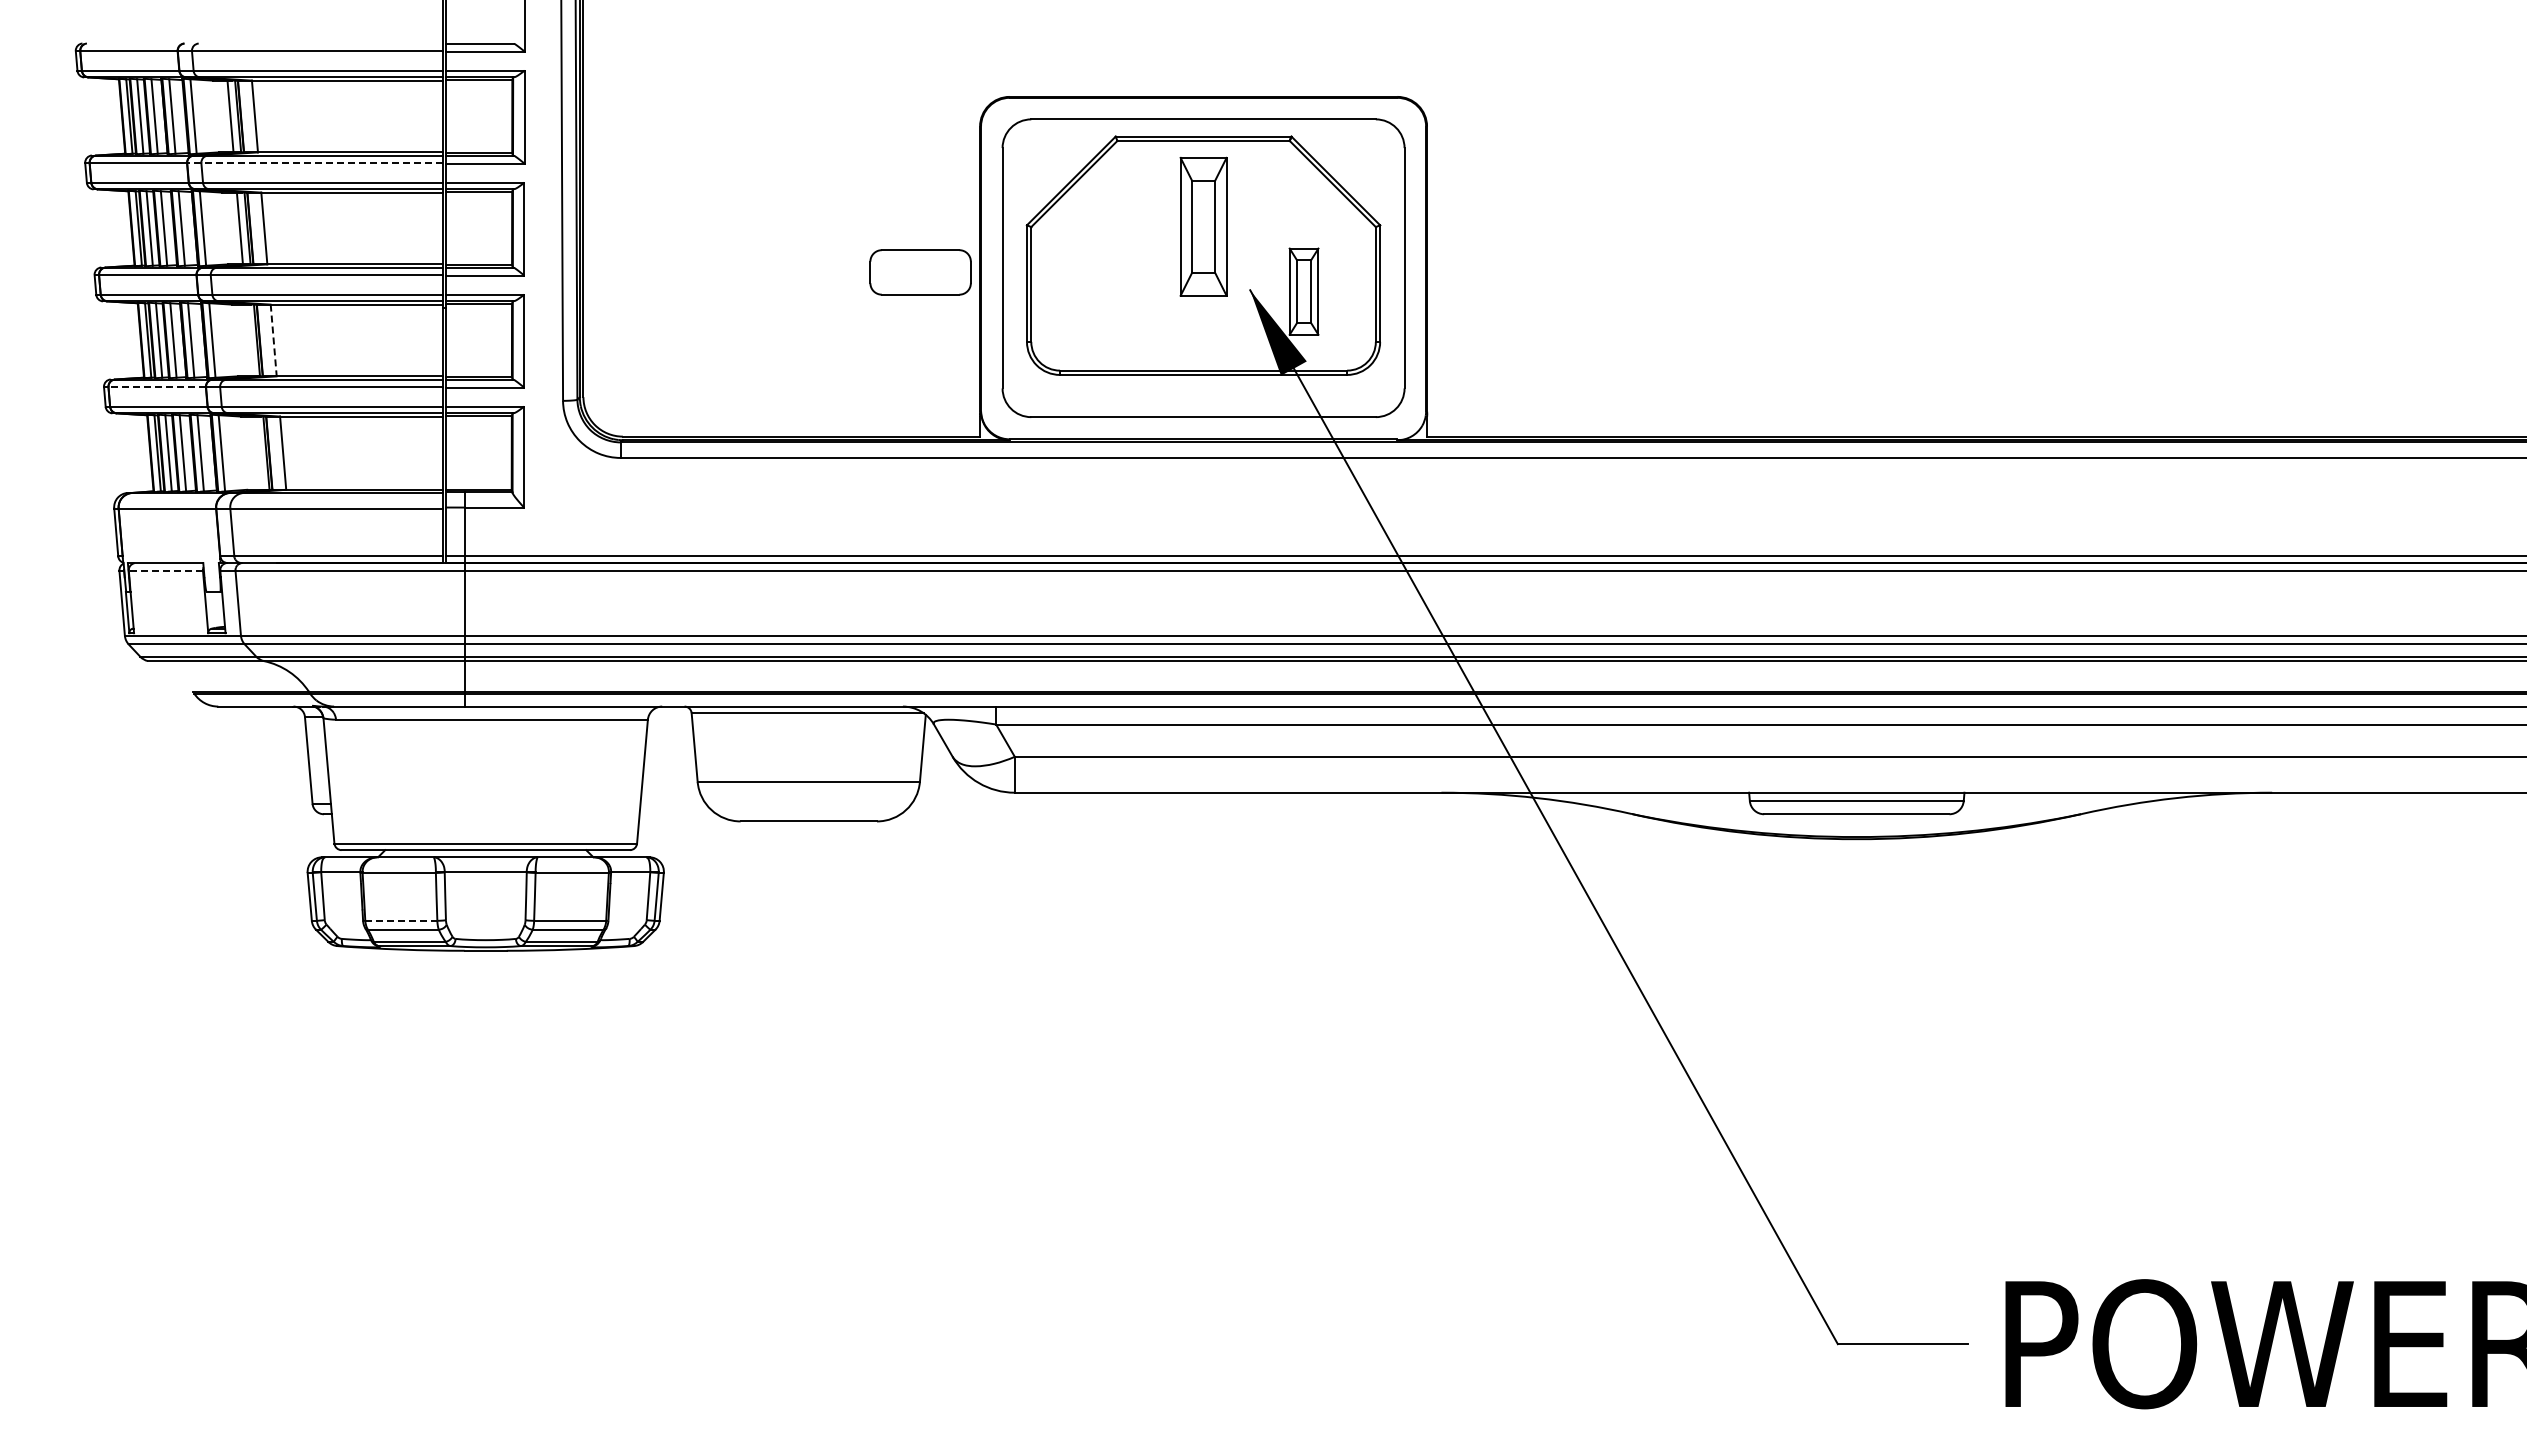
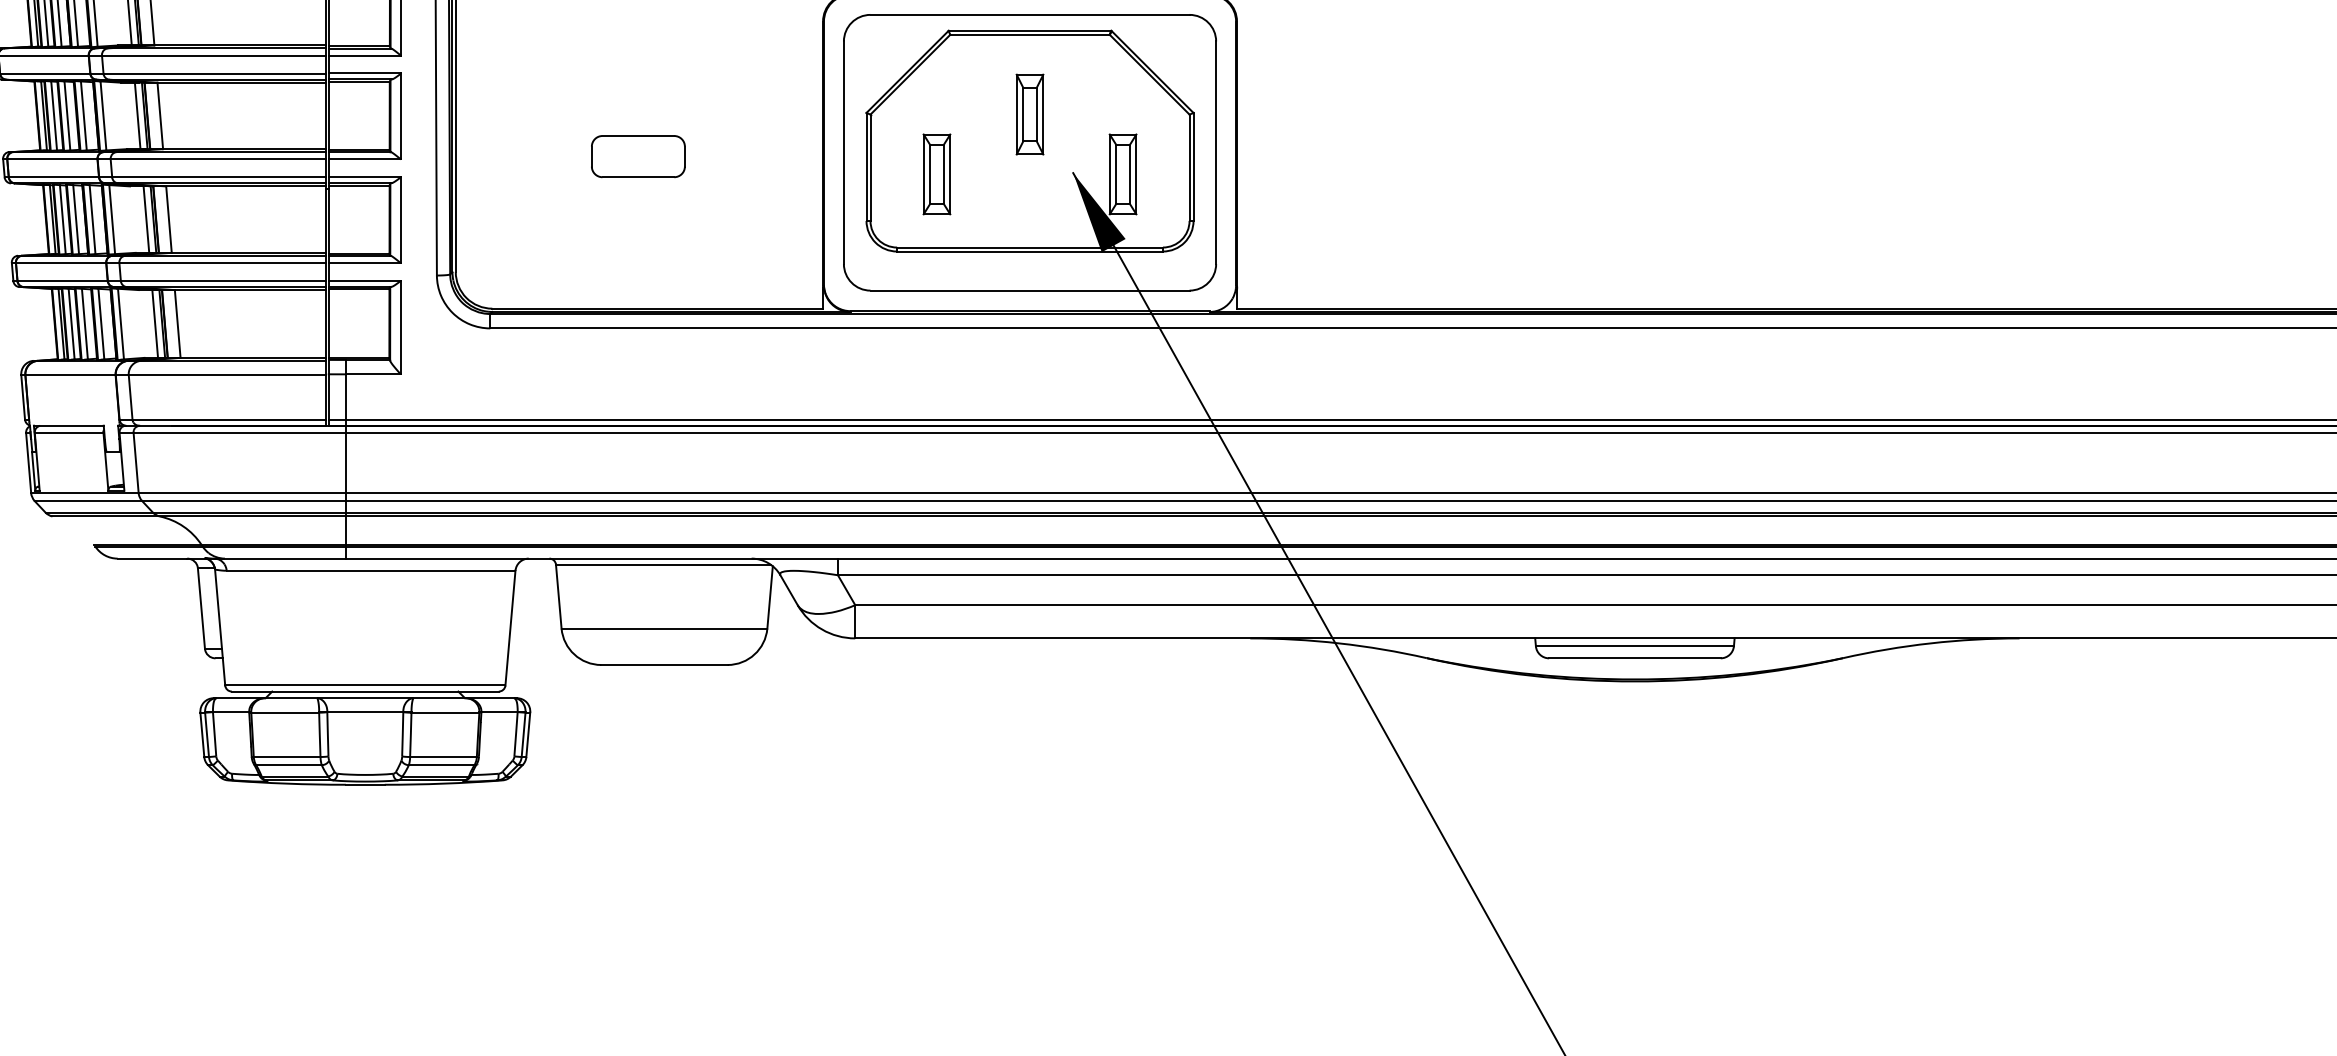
line: (314, 163) -> (206, 55), dashed -> solid
part: (1203, 227) -> (1029, 115), size x0.62
part: (920, 272) -> (638, 156), moved
part: (1102, 291) -> (936, 174), added
line: (249, 340) -> (146, 219), added
line: (273, 340) -> (168, 219), dashed -> solid
line: (157, 387) -> (61, 263), dashed -> solid
line: (258, 452) -> (154, 323), added
line: (165, 570) -> (68, 432), dashed -> solid
line: (401, 920) -> (287, 756), dashed -> solid

